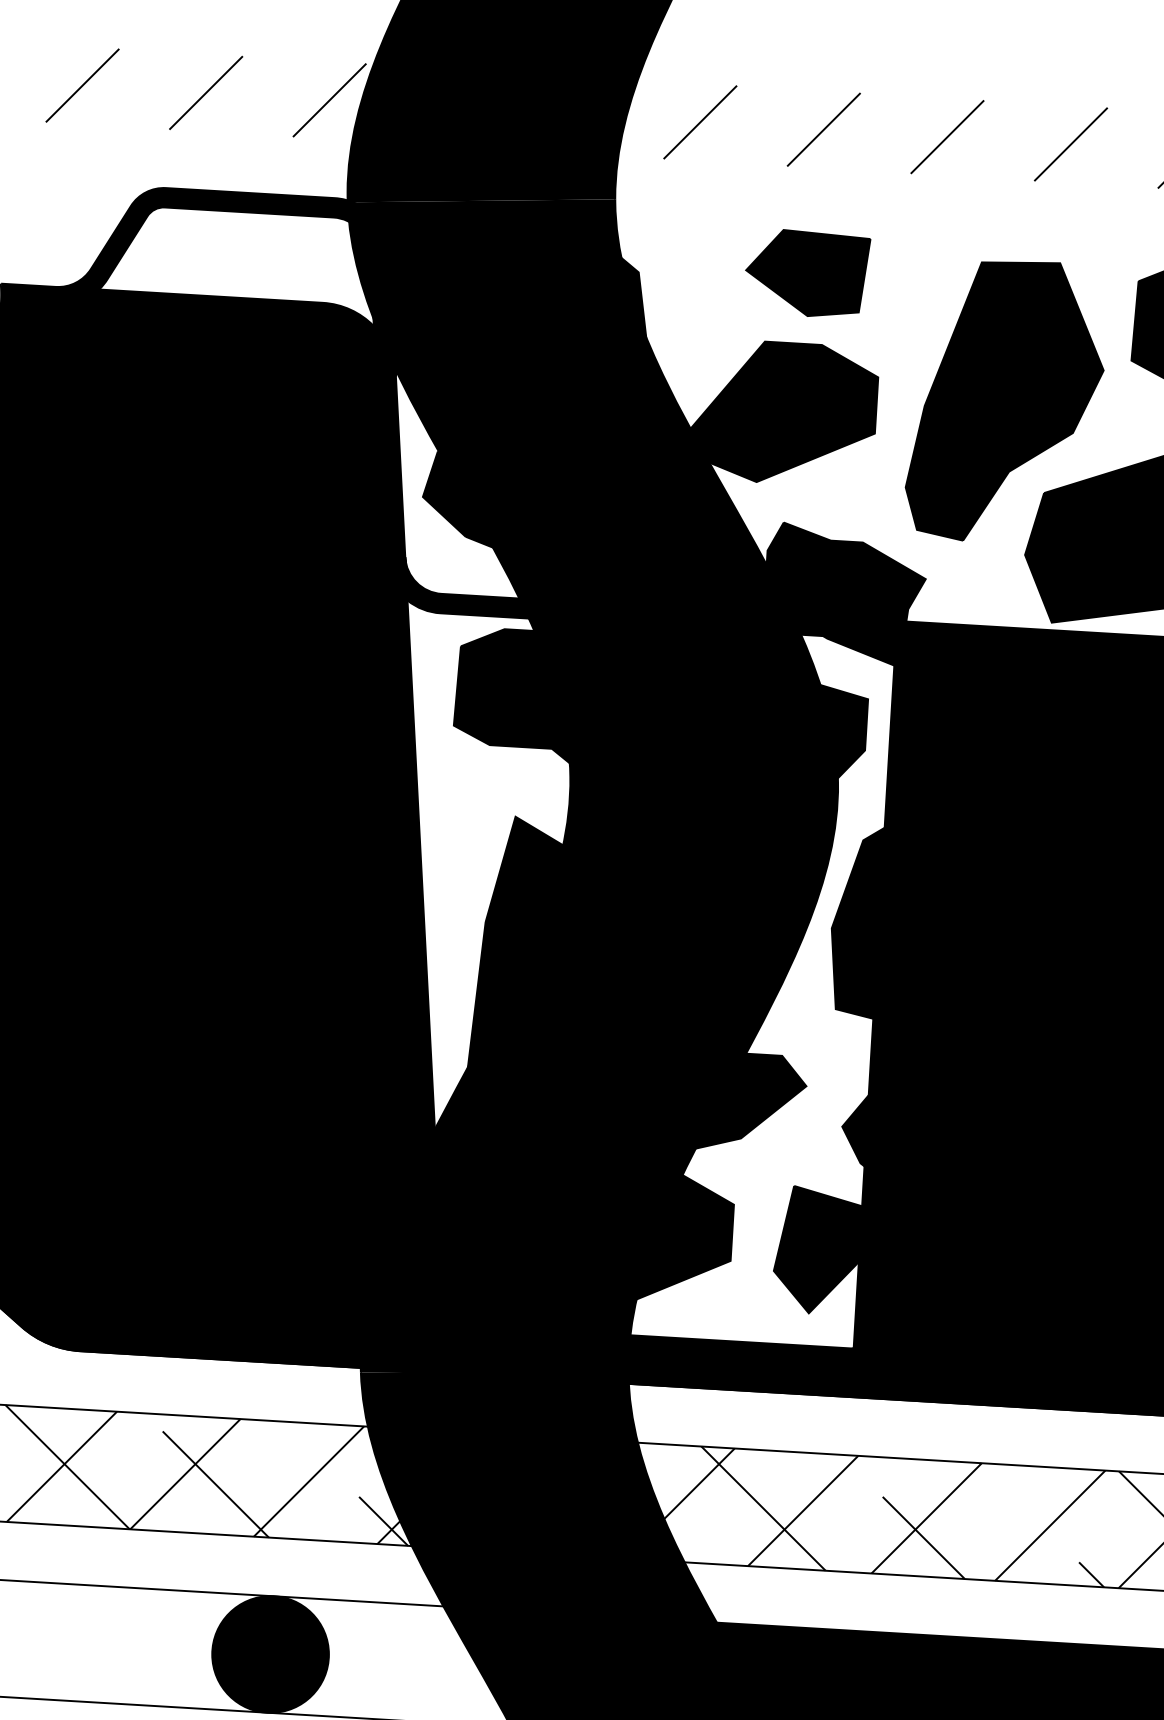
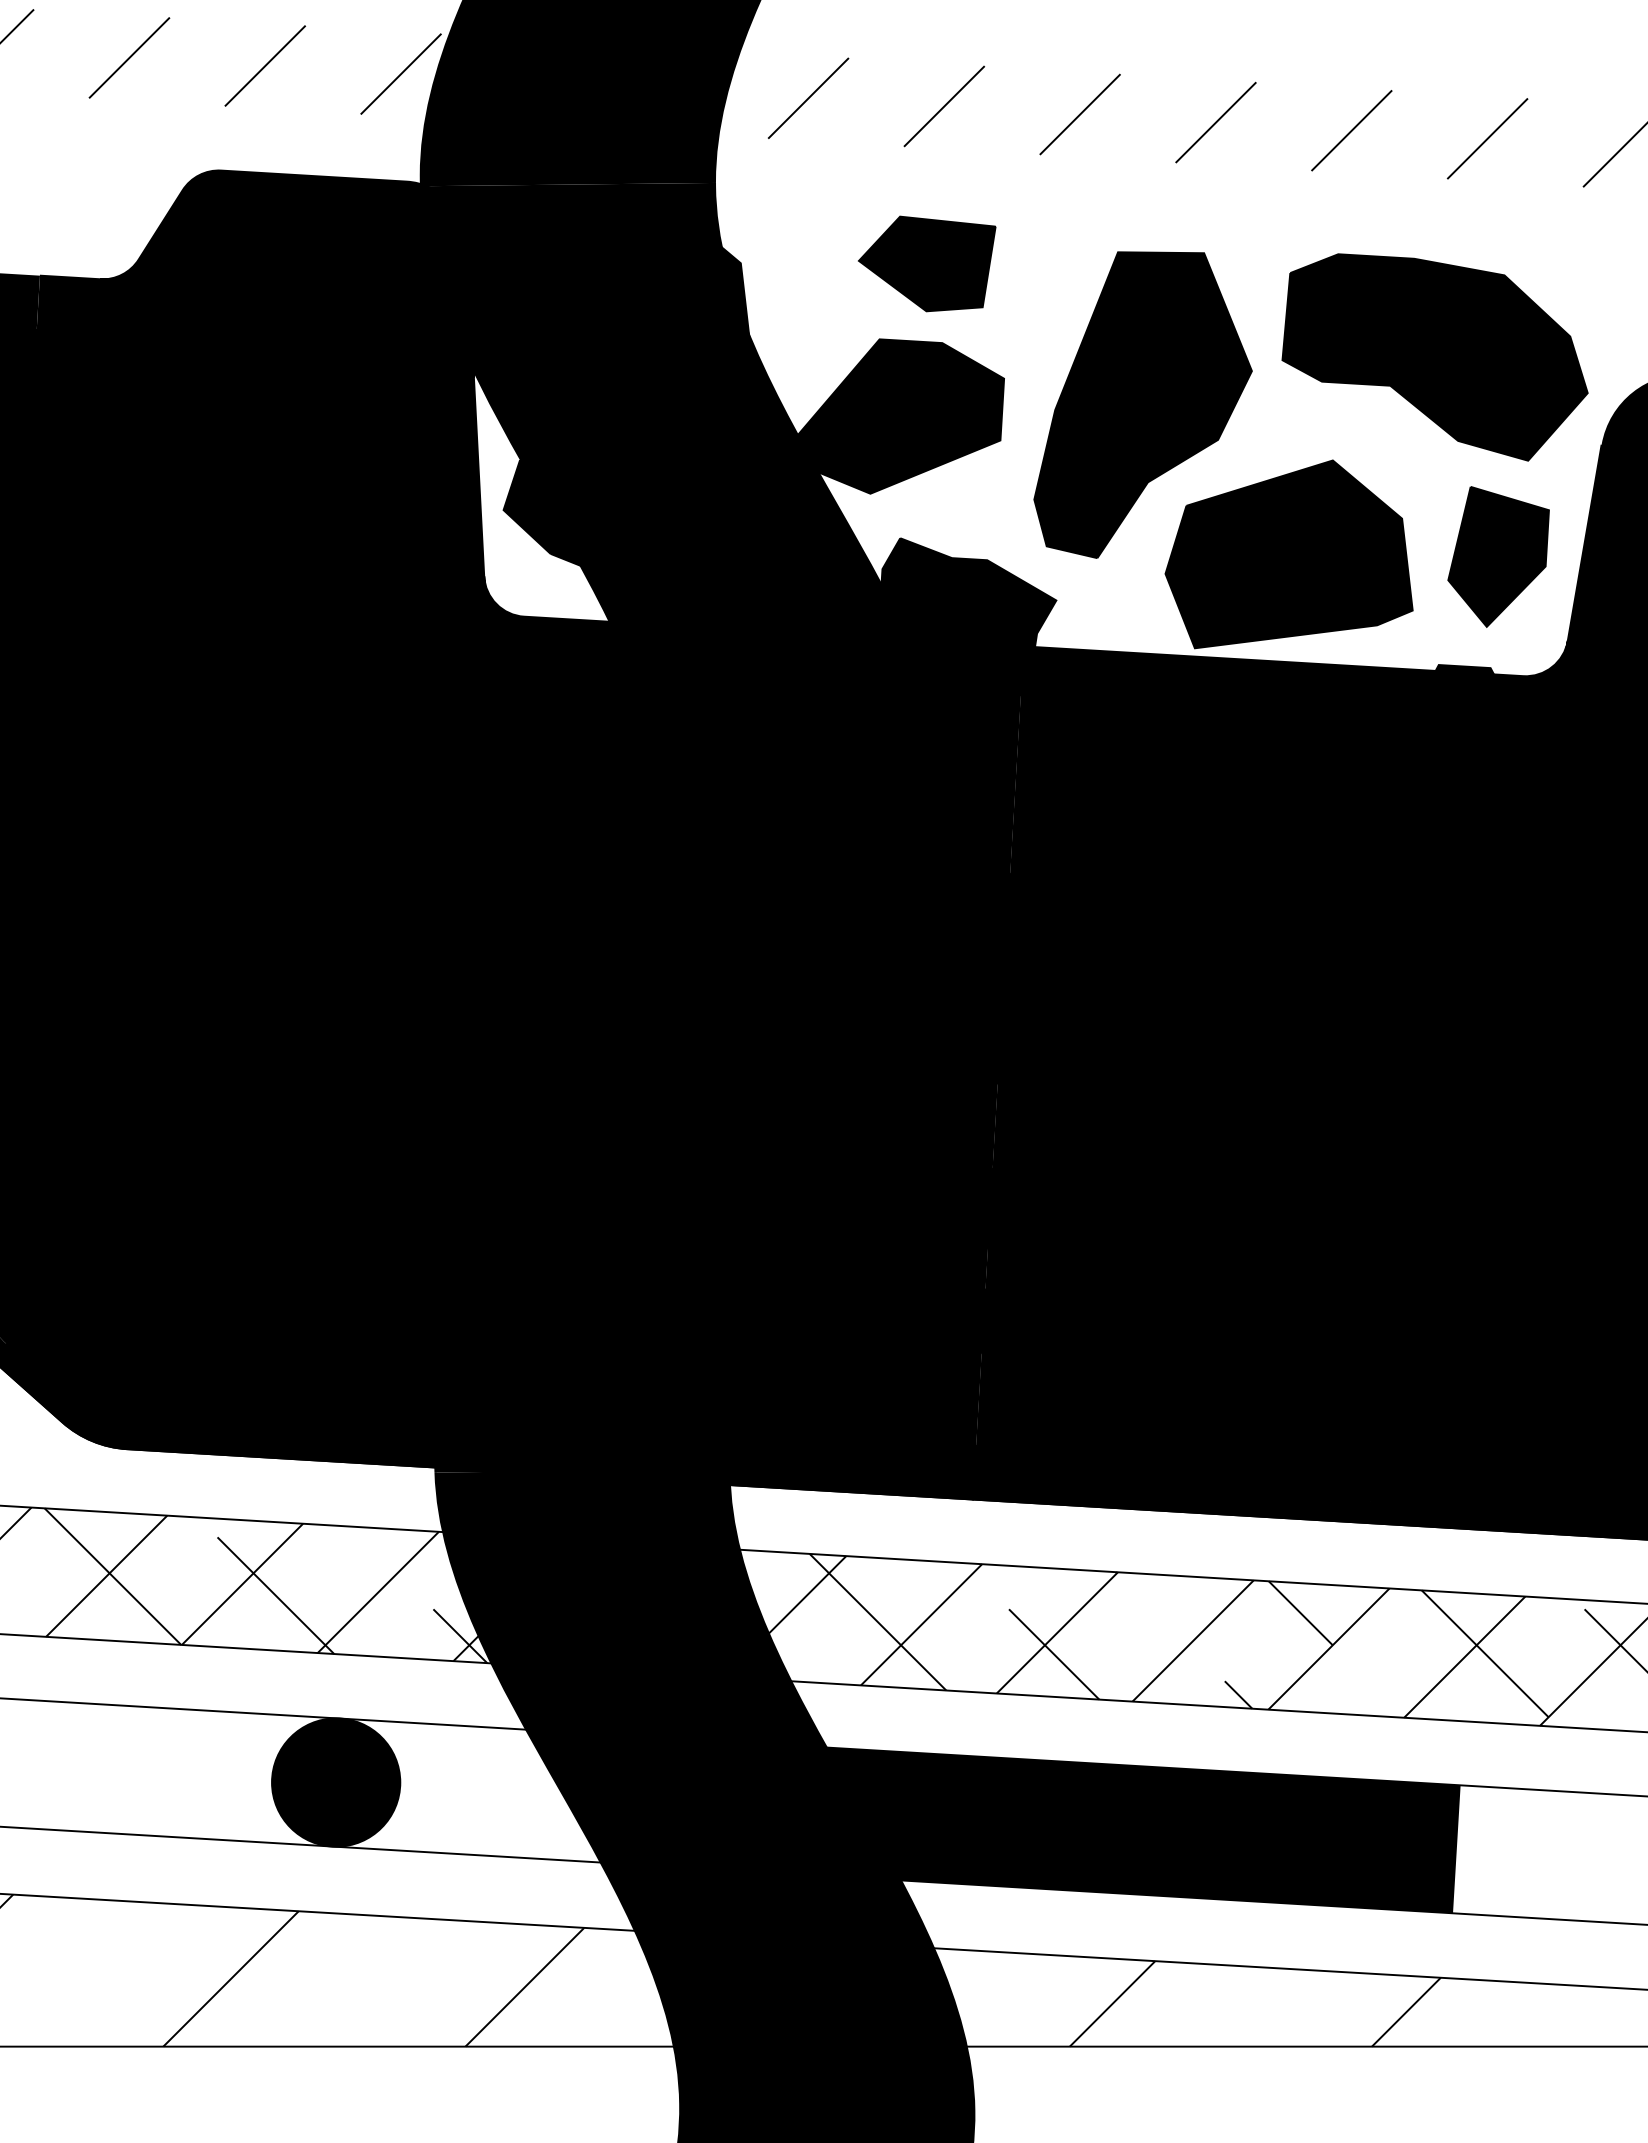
fill: (236, 266) -> (298, 256), added
fill: (651, 973) -> (754, 1034), added

